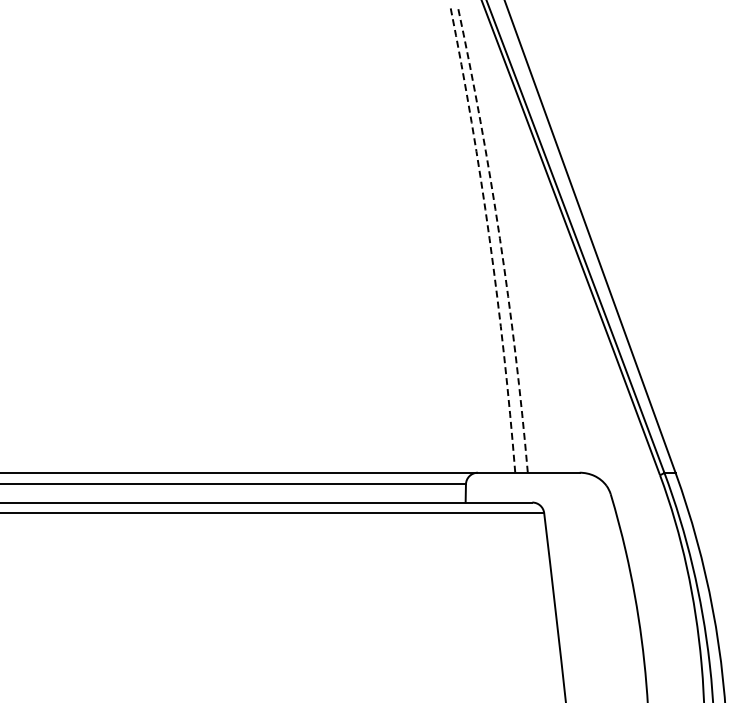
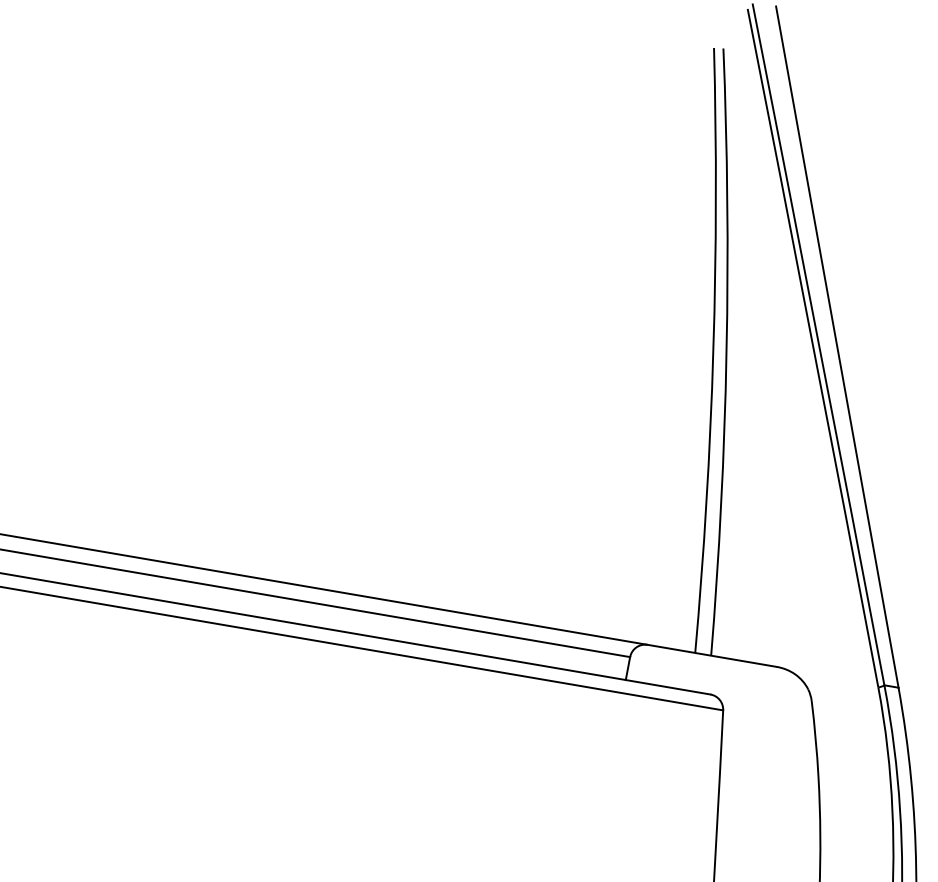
arc: (489, 238) -> (713, 350), dashed -> solid
arc: (499, 238) -> (726, 352), dashed -> solid

